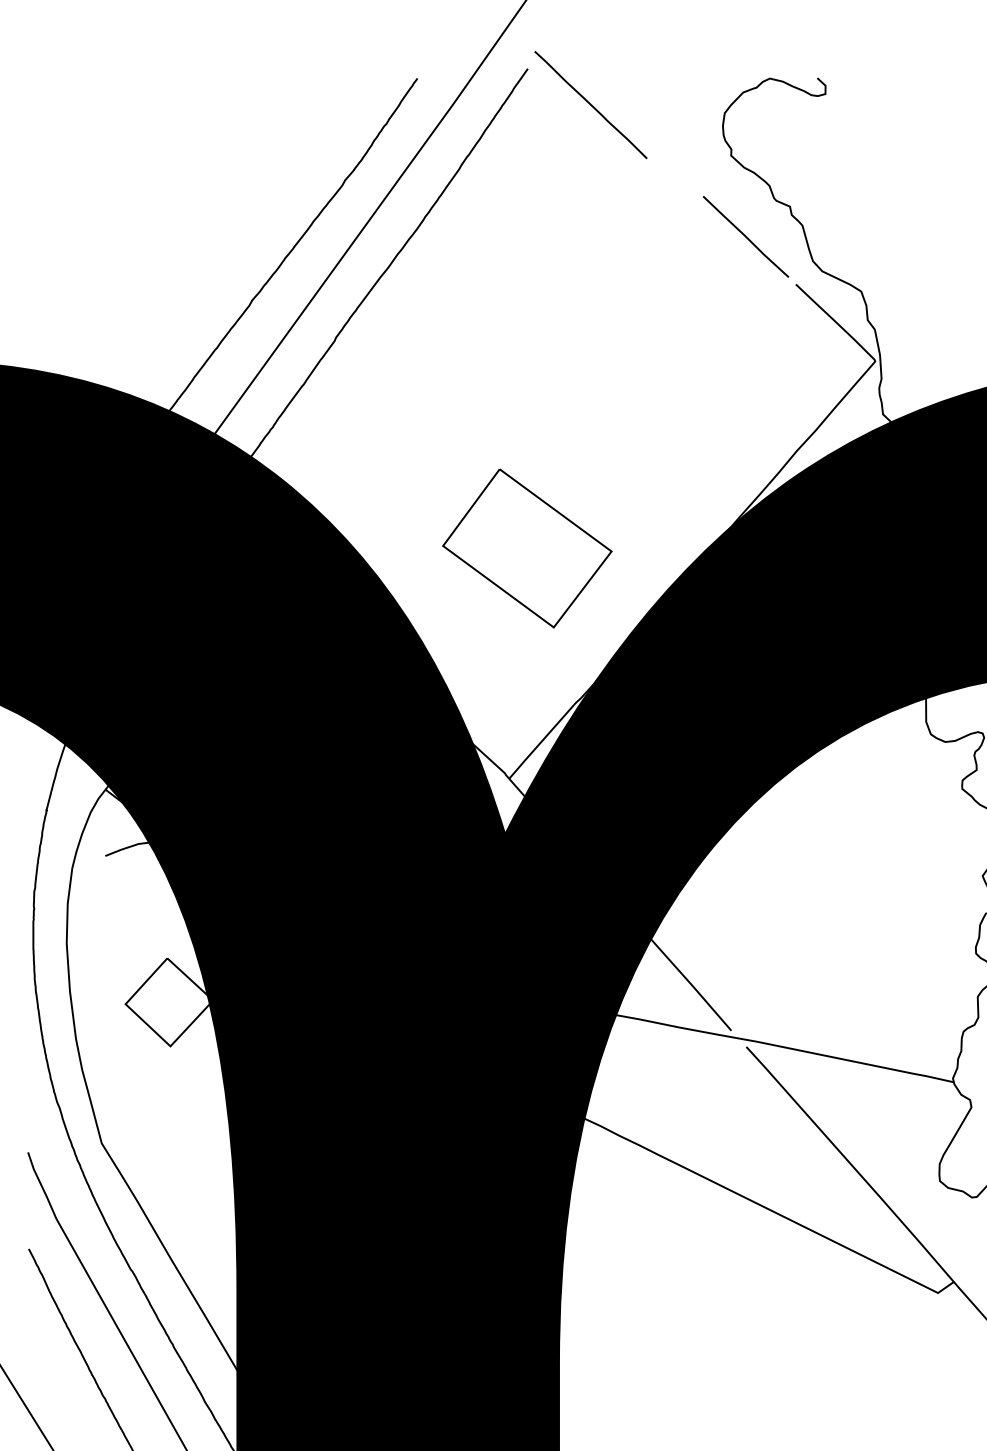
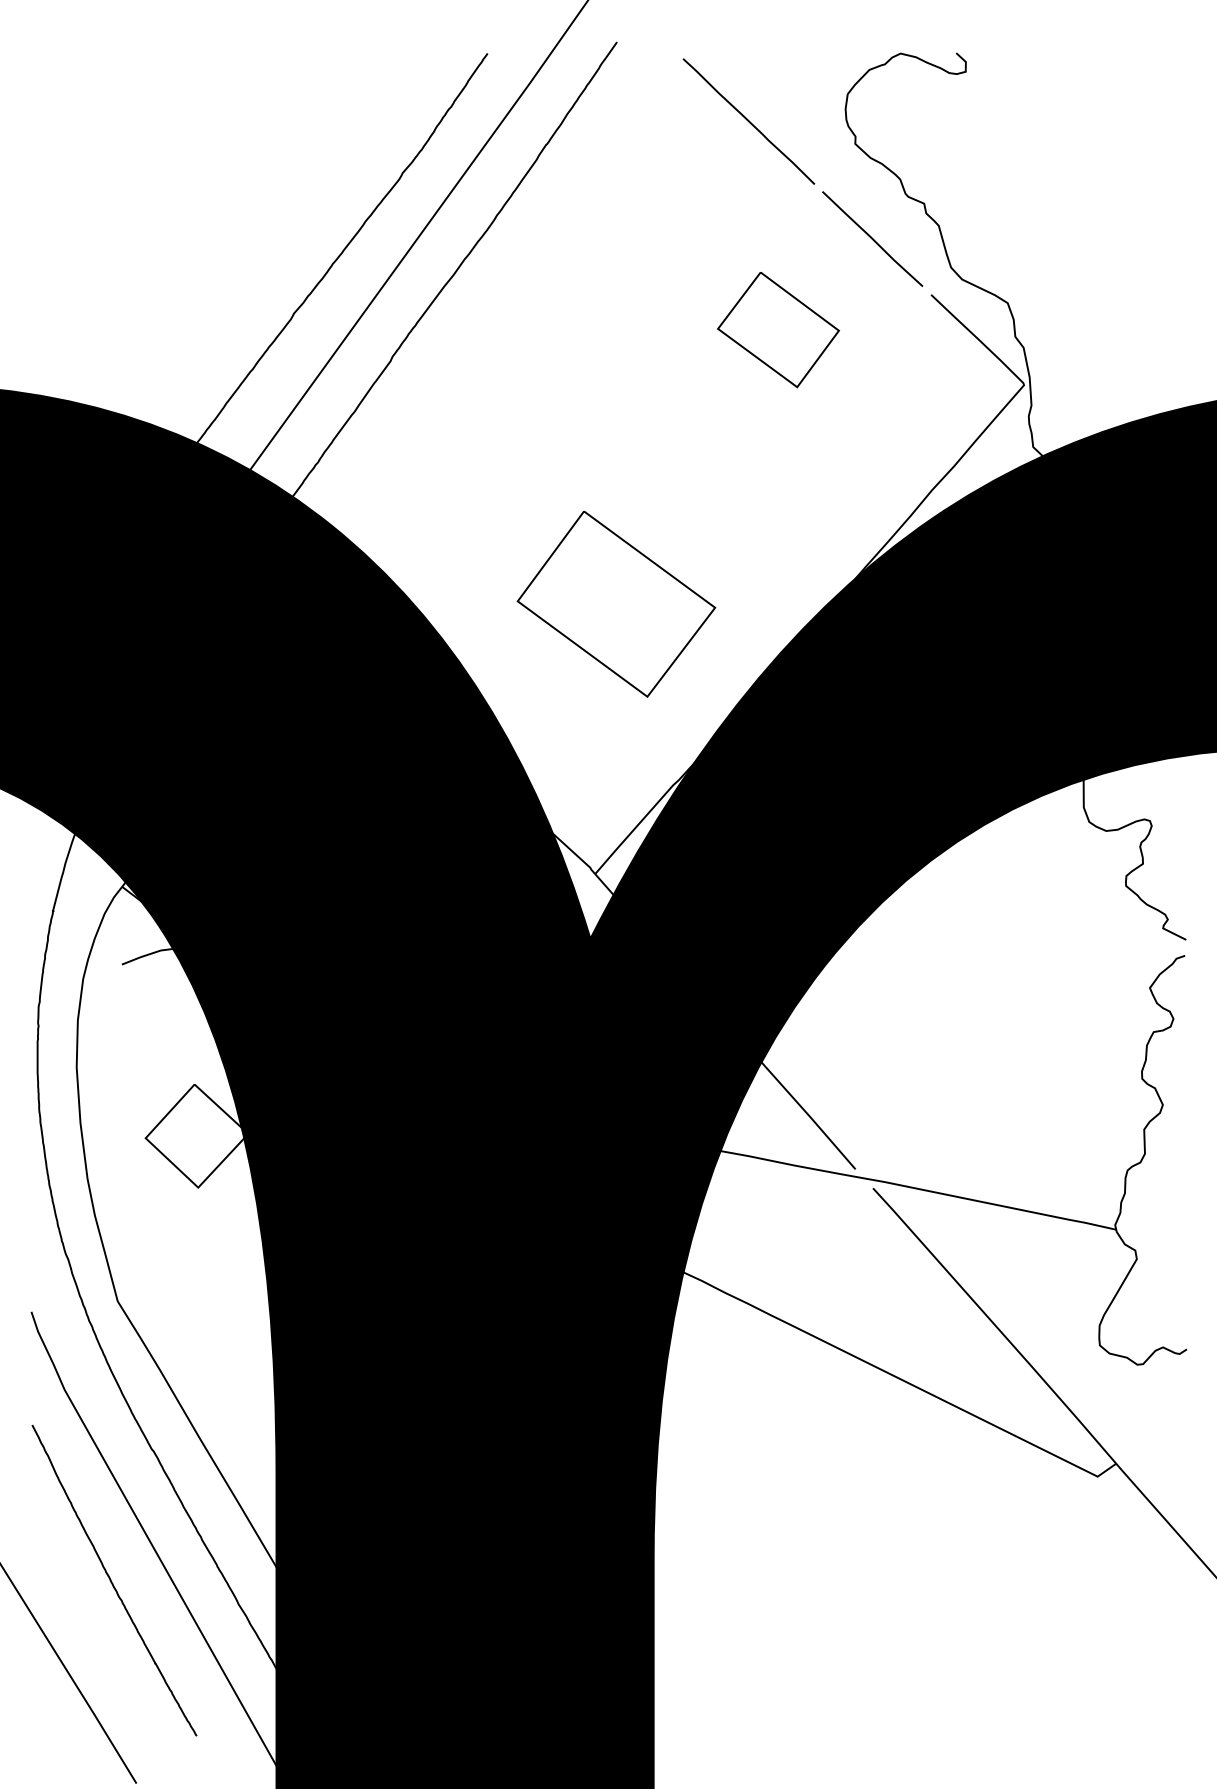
line: (590, 104) -> (748, 121), moved
part: (665, 314) -> (778, 329), added

